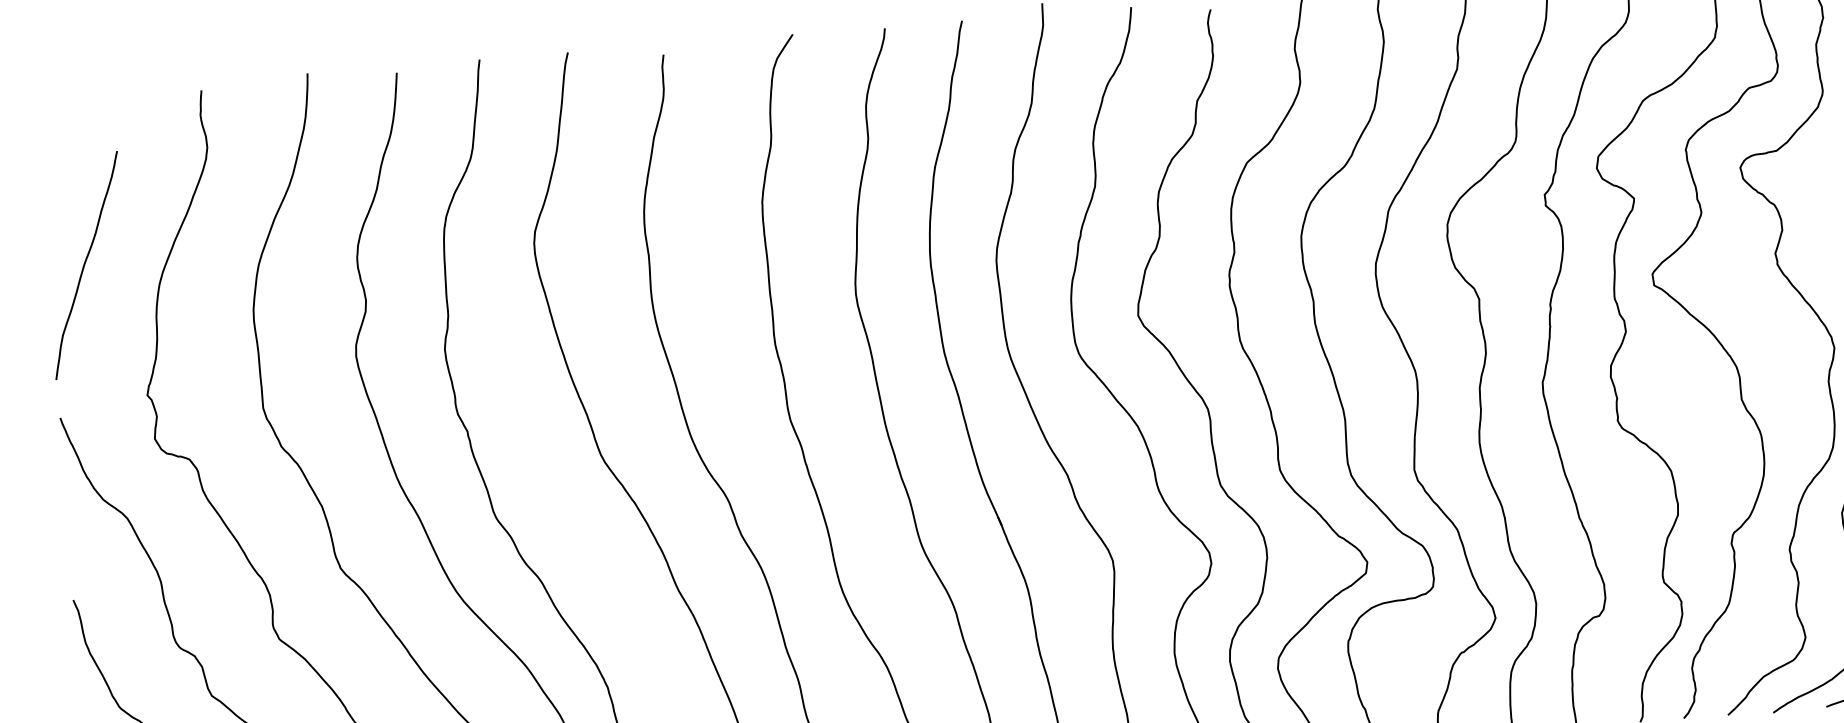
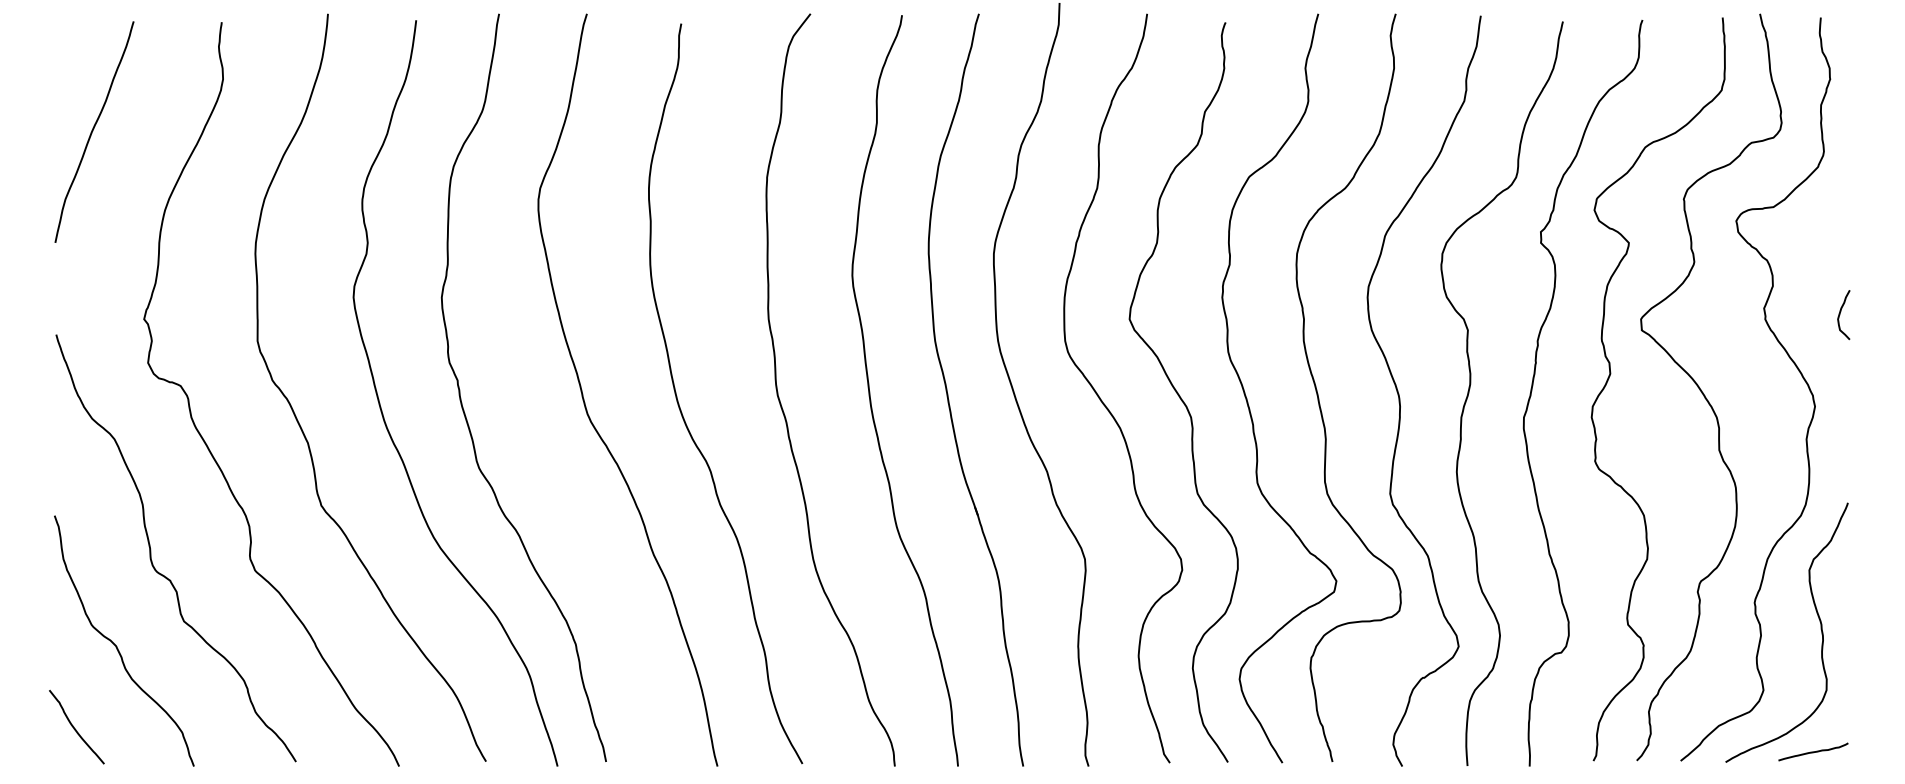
curve: (85, 264) -> (93, 131), moved

